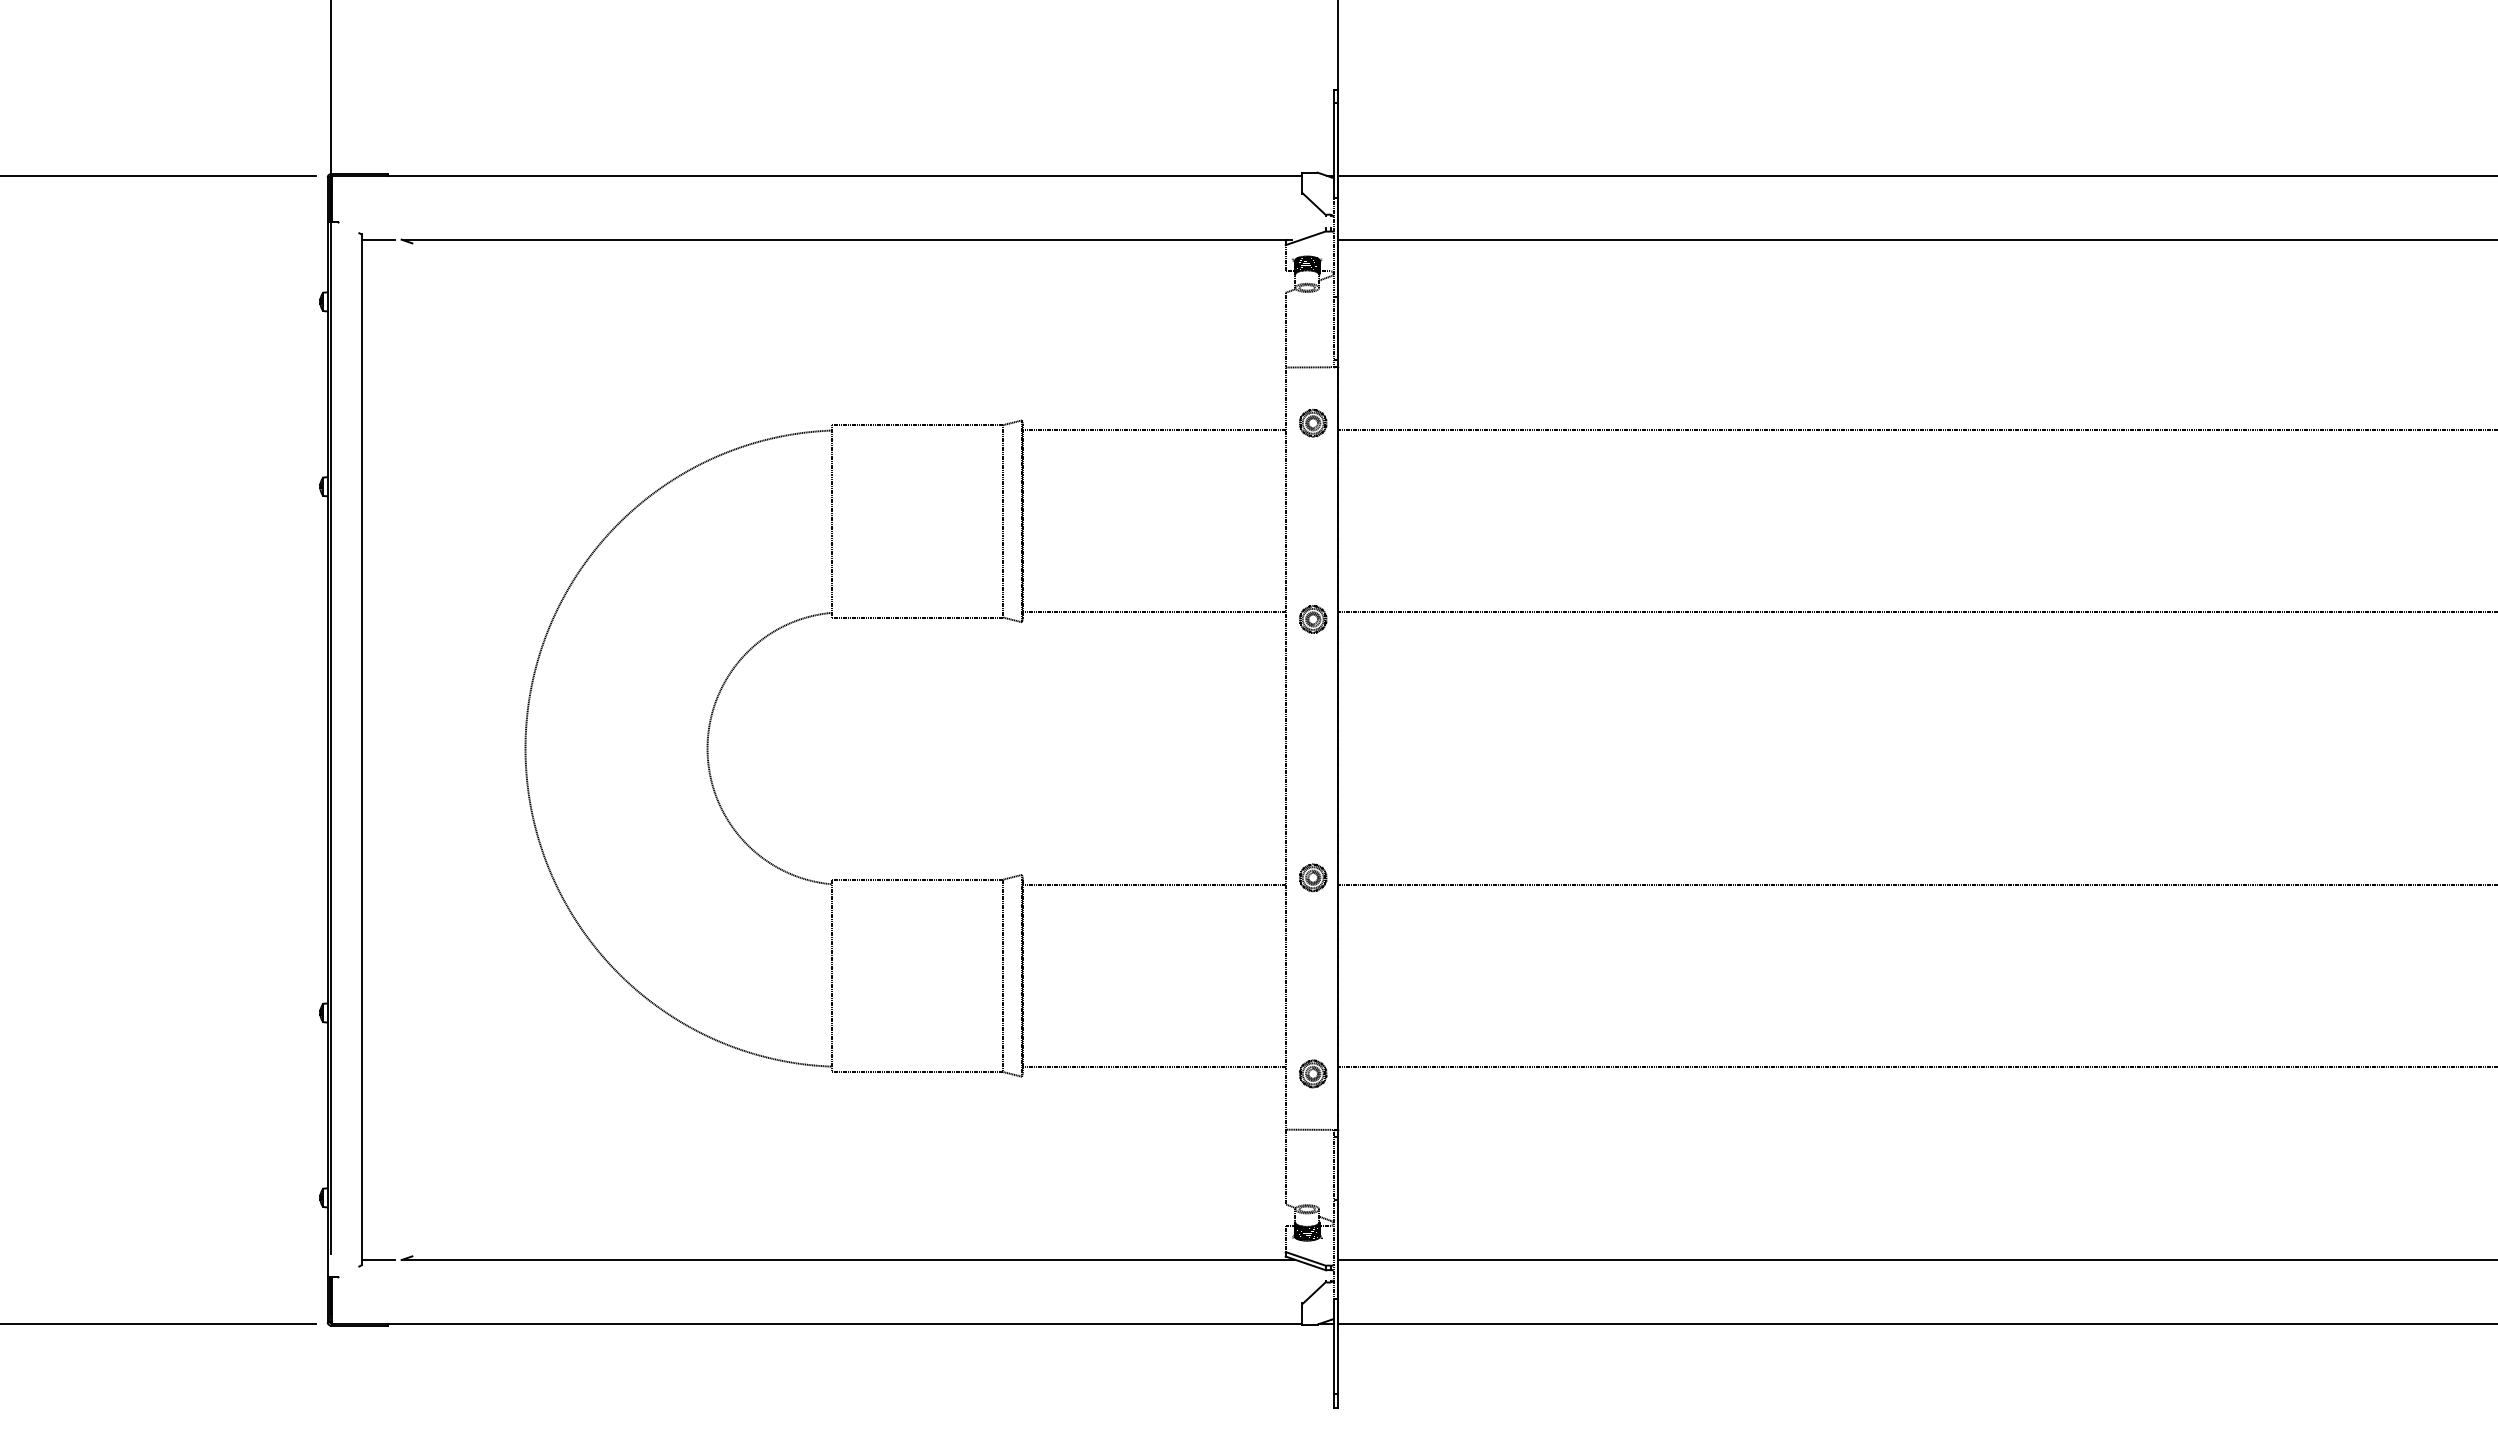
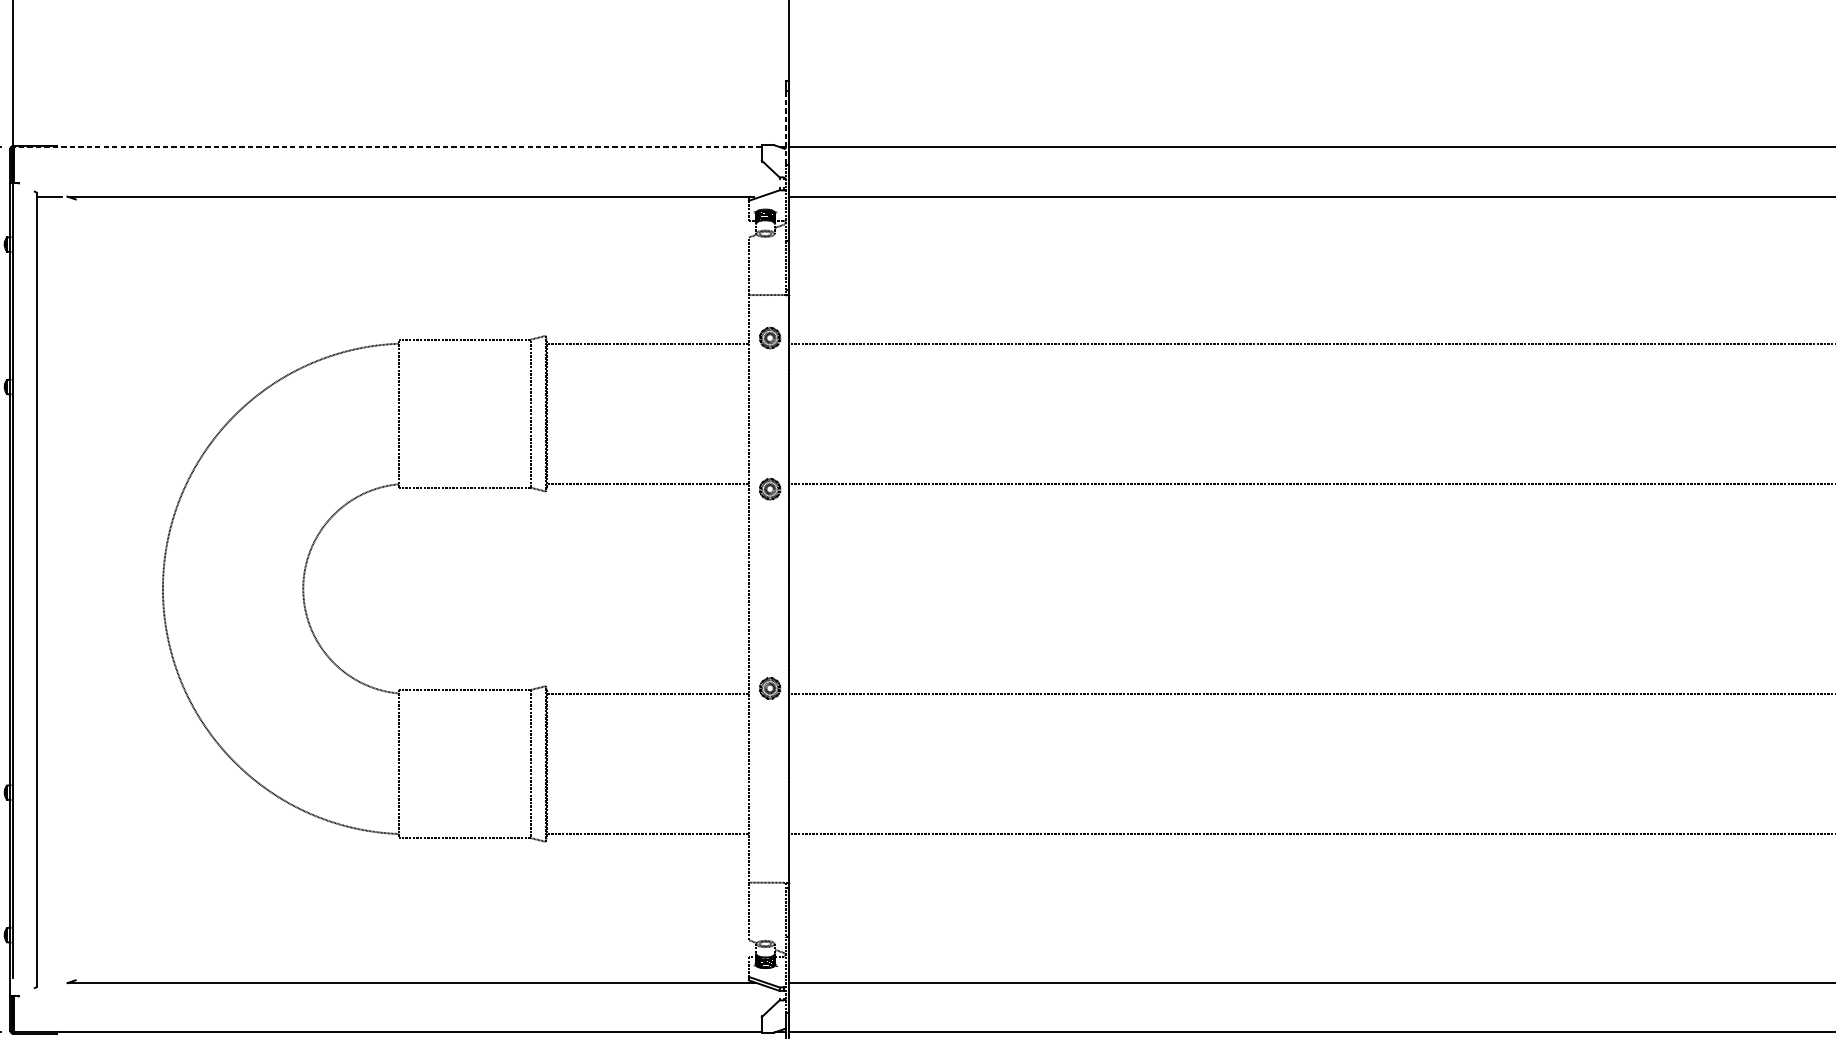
line: (1333, 150) -> (785, 127), solid -> dashed
line: (817, 175) -> (388, 147), solid -> dashed
part: (1313, 1073) -> (770, 839), removed
line: (377, 1259) -> (48, 982), removed

